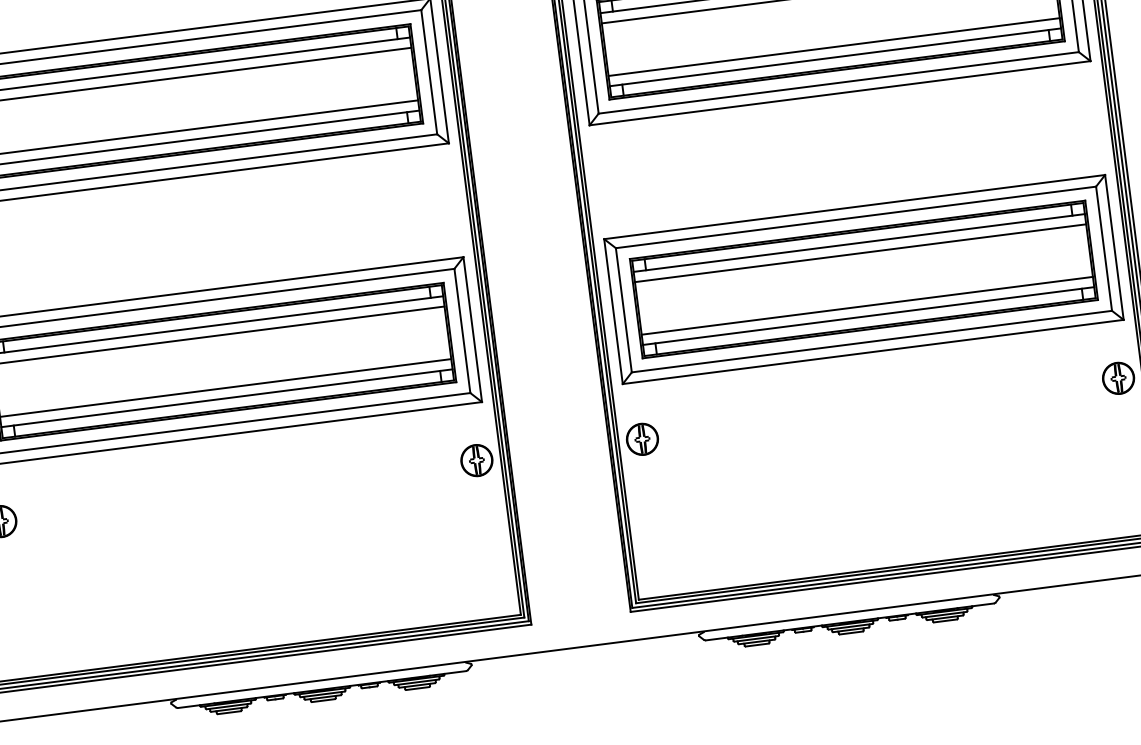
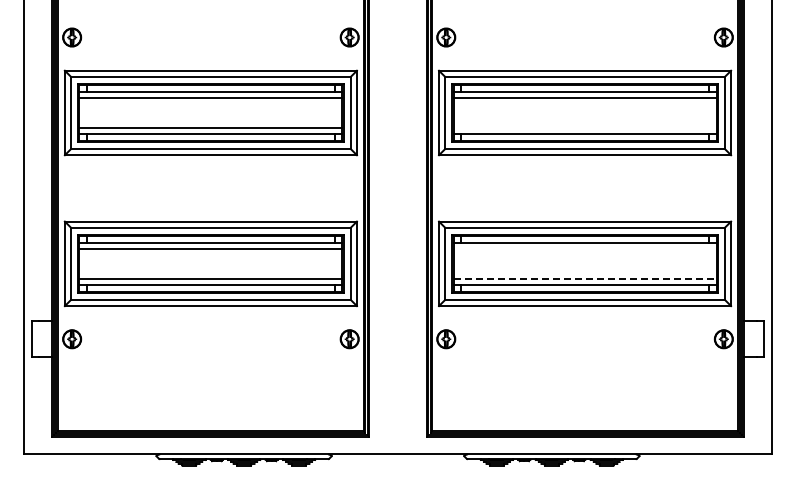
line: (833, 47) -> (584, 128), removed
line: (859, 253) -> (584, 248), removed
line: (868, 306) -> (585, 279), solid -> dashed

